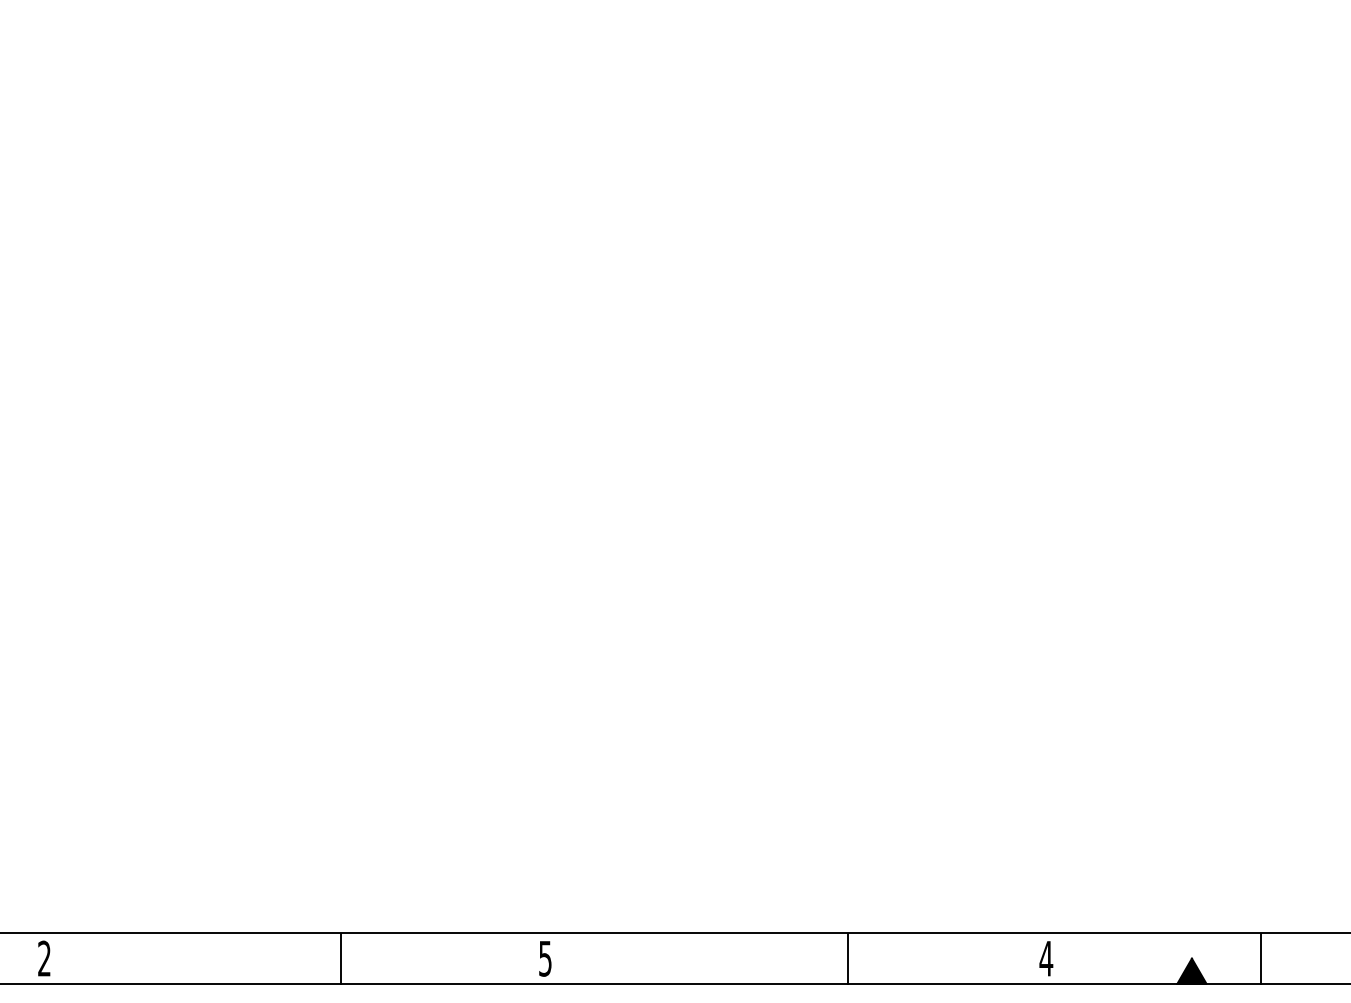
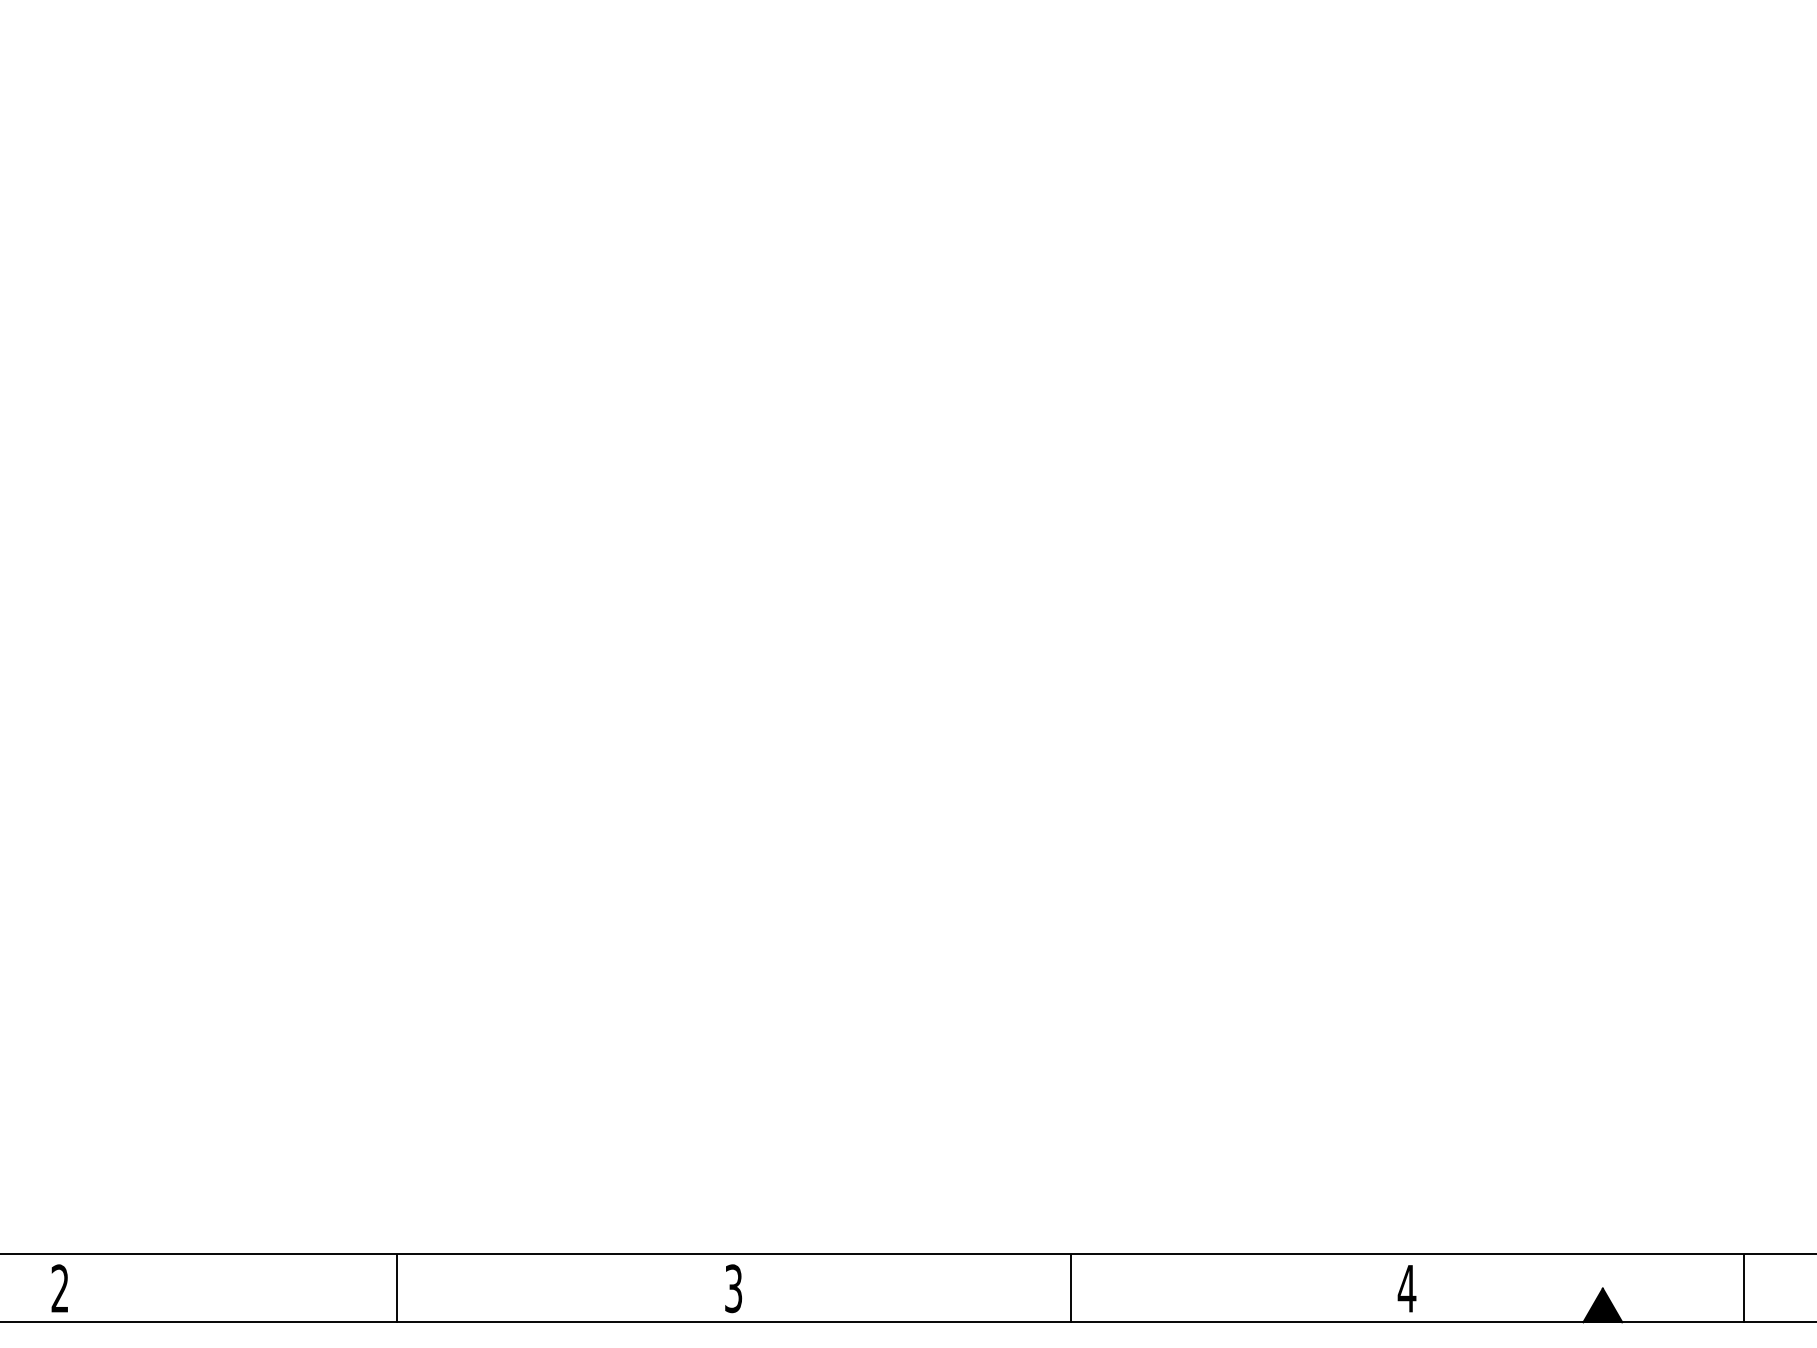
line: (340, 958) -> (397, 1288), moved
text: (545, 958) -> (733, 1288), 5 -> 3
line: (847, 958) -> (1070, 1288), moved
line: (1261, 958) -> (1744, 1288), moved

